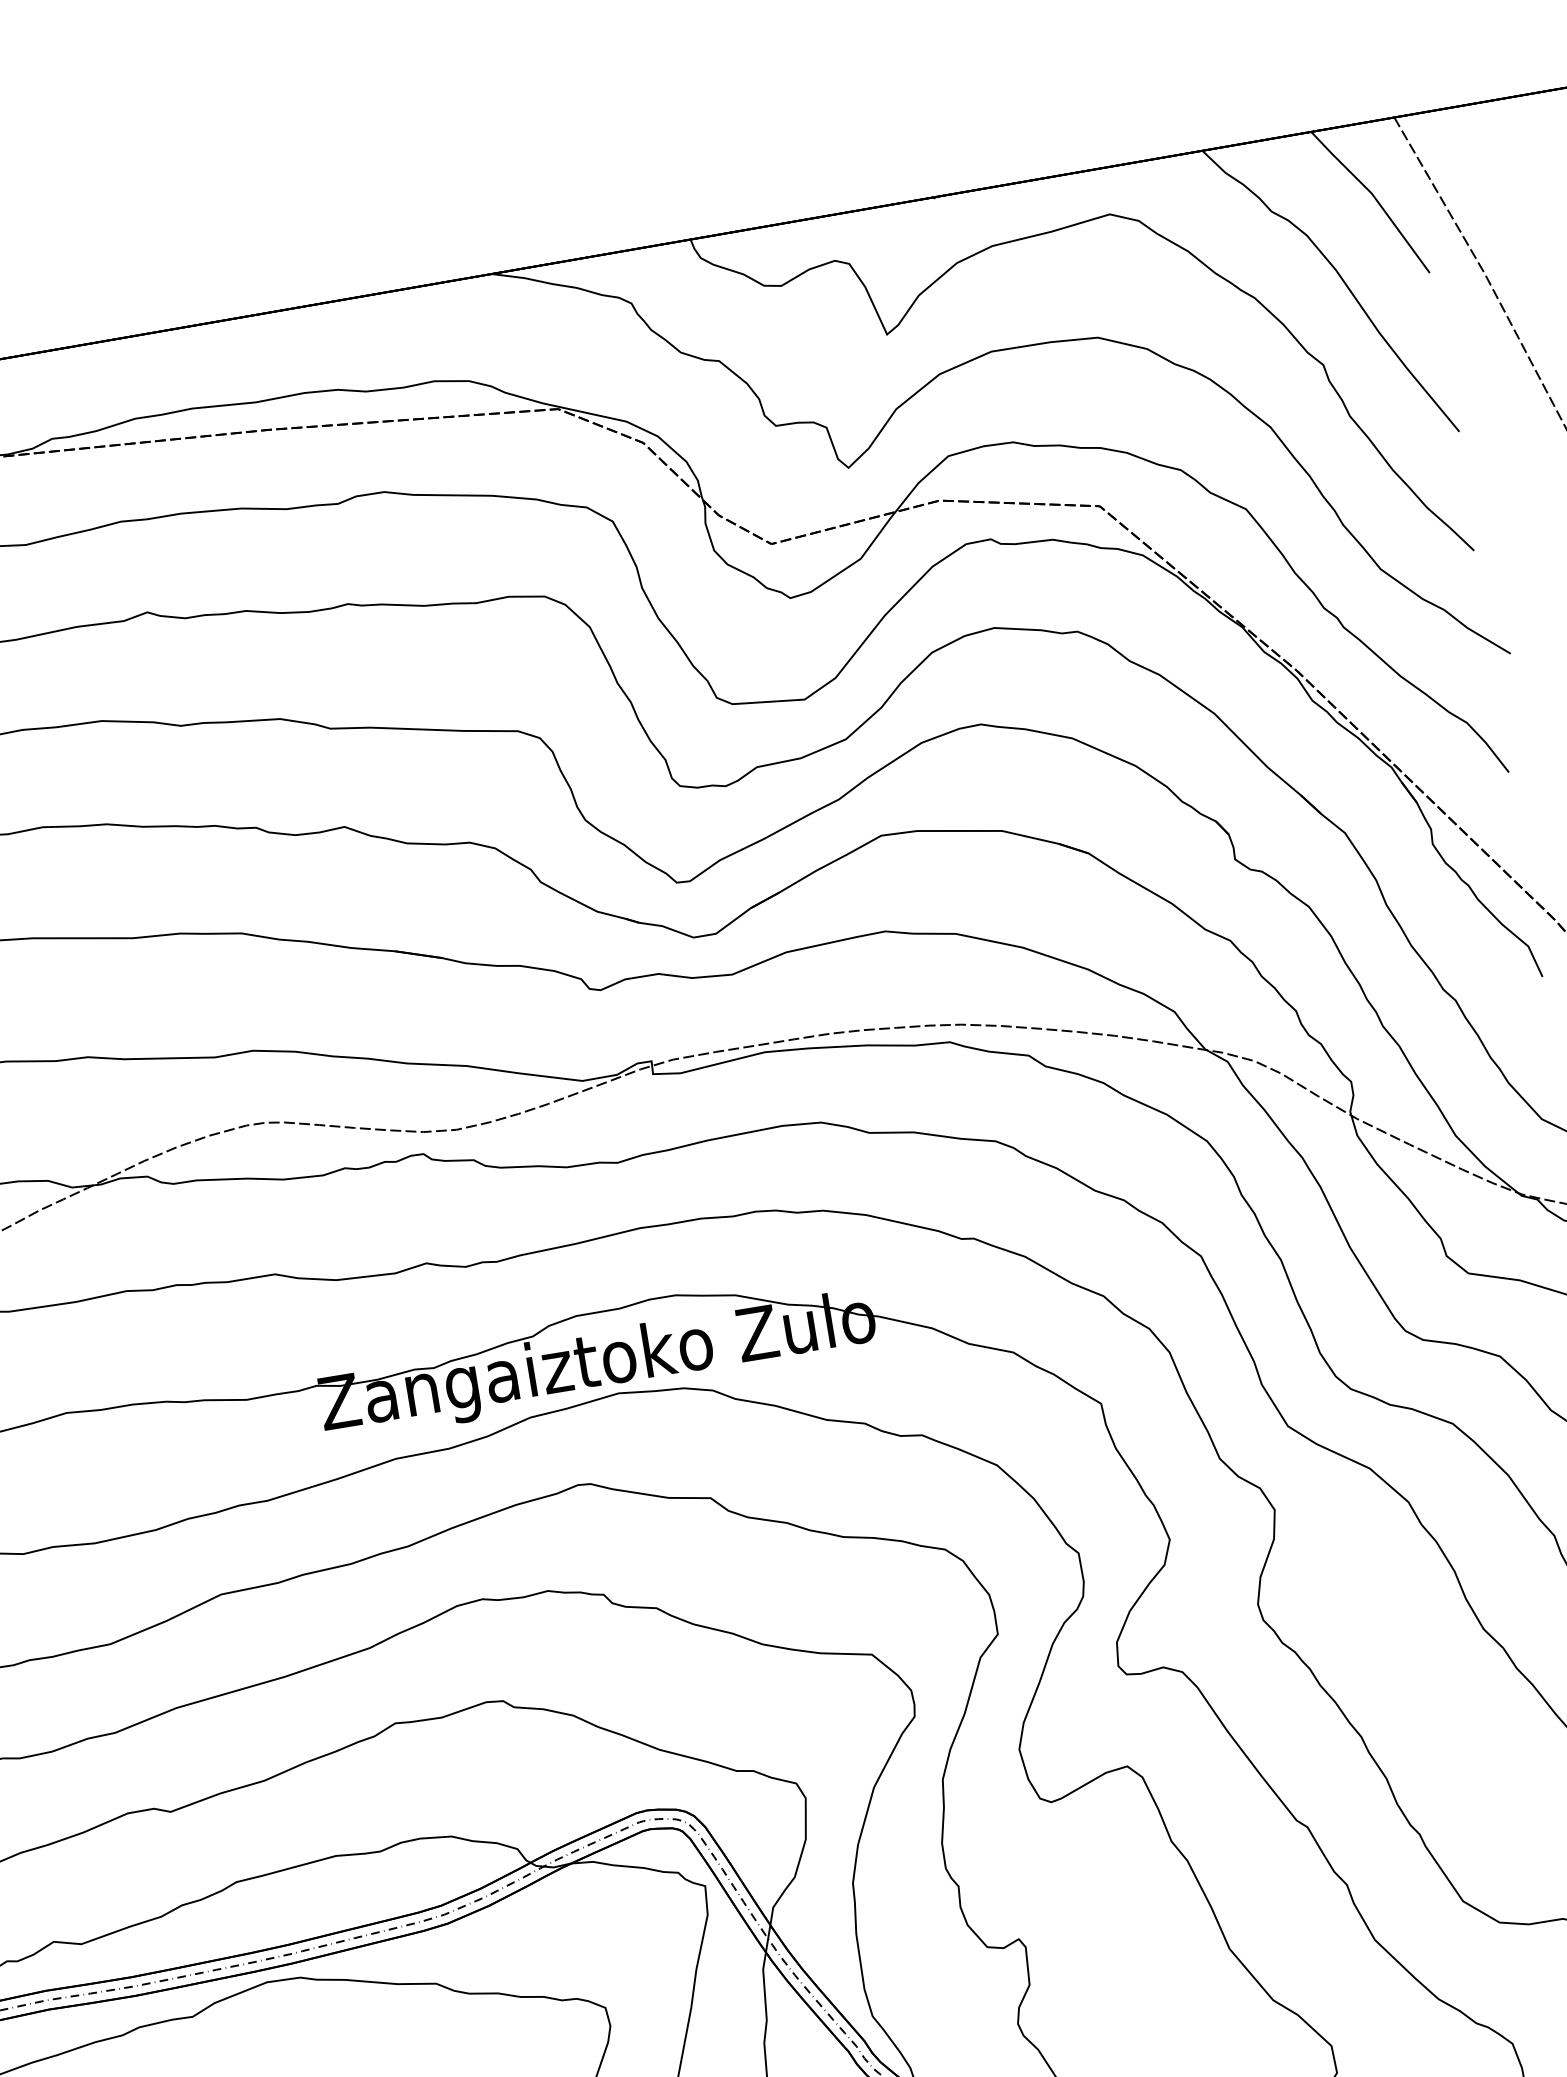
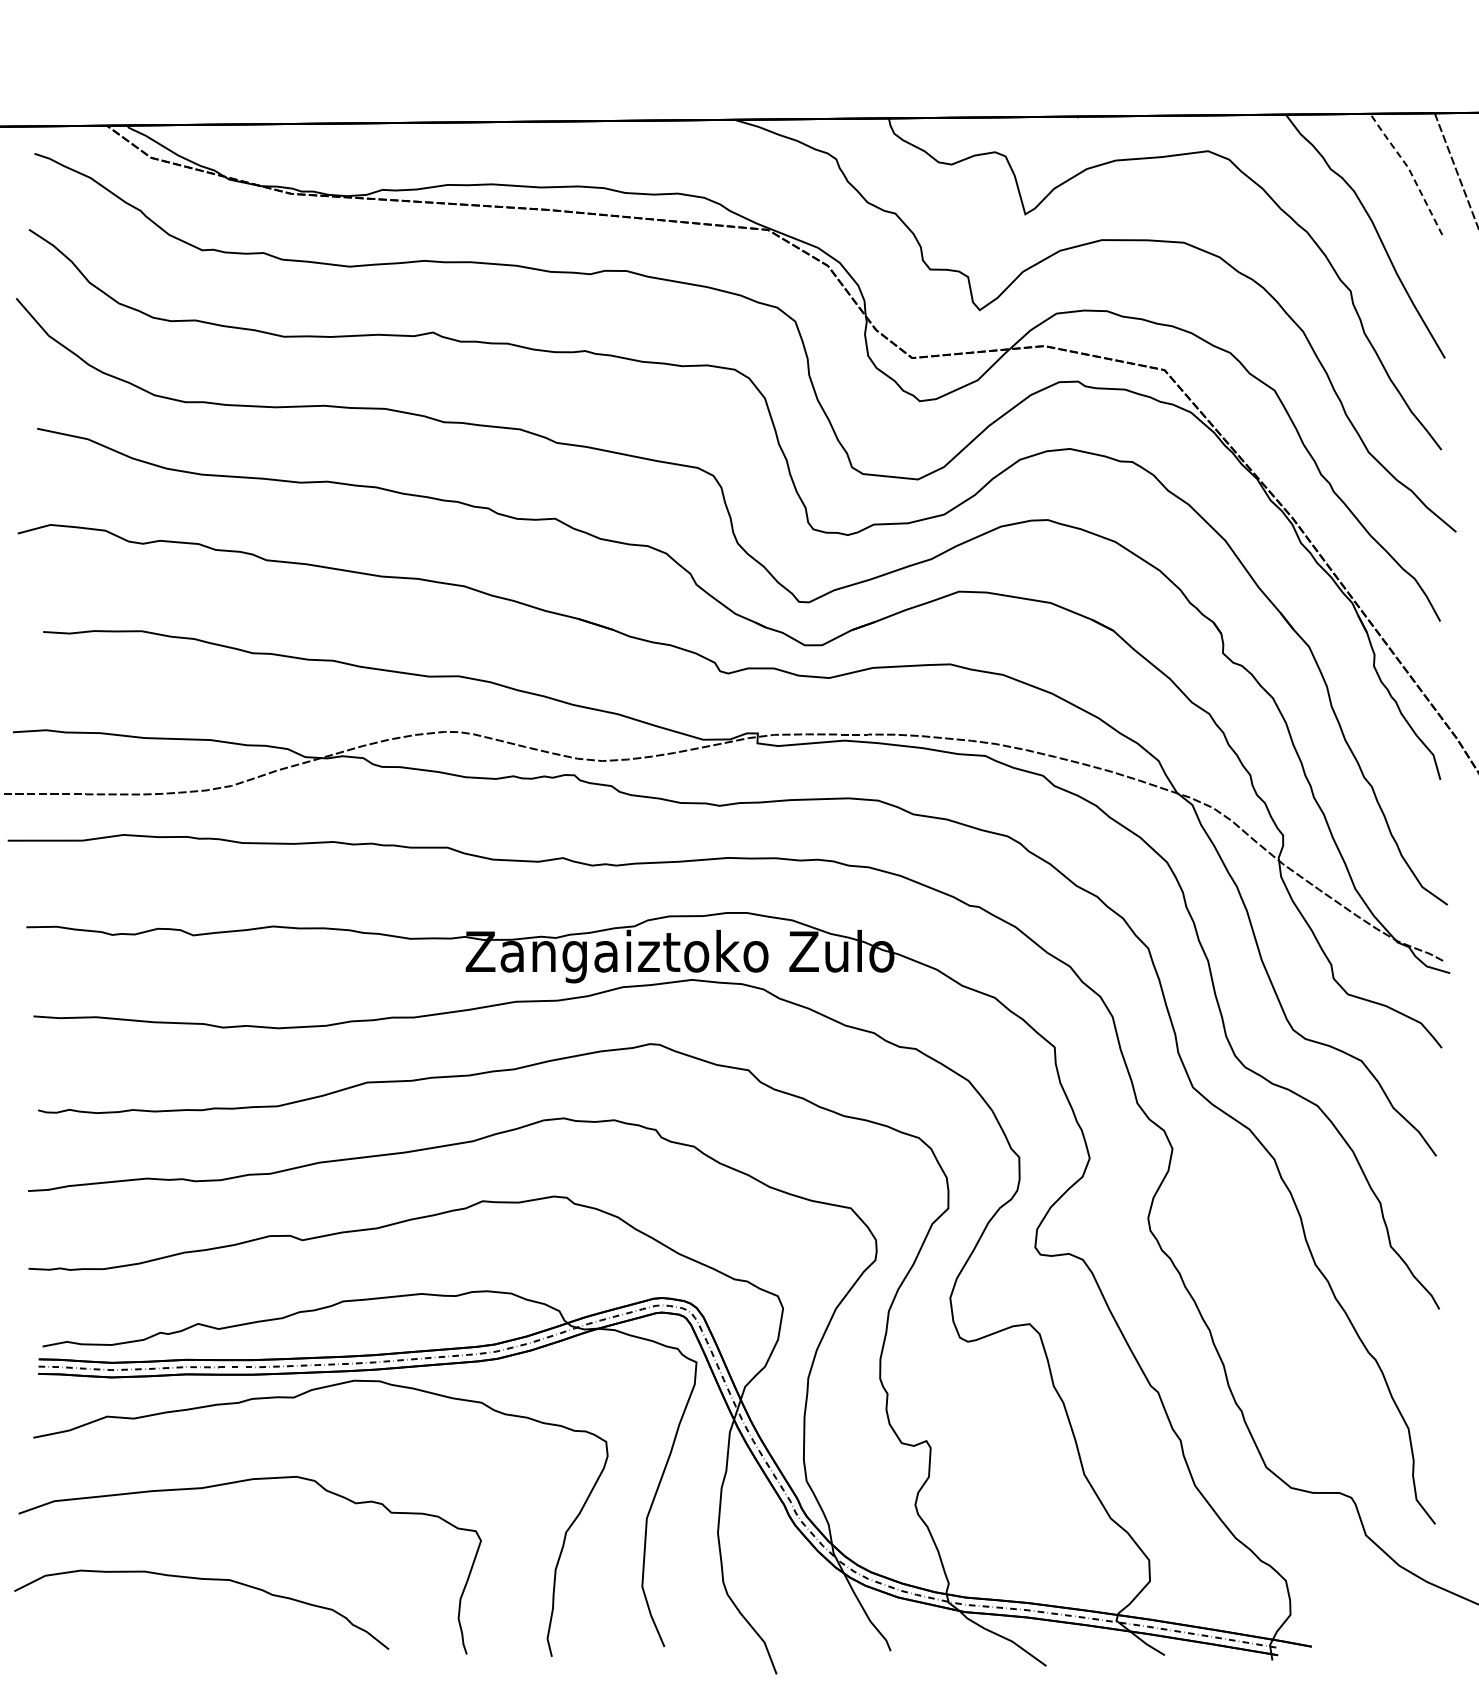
line: (1373, 196) -> (1409, 170), solid -> dashed

